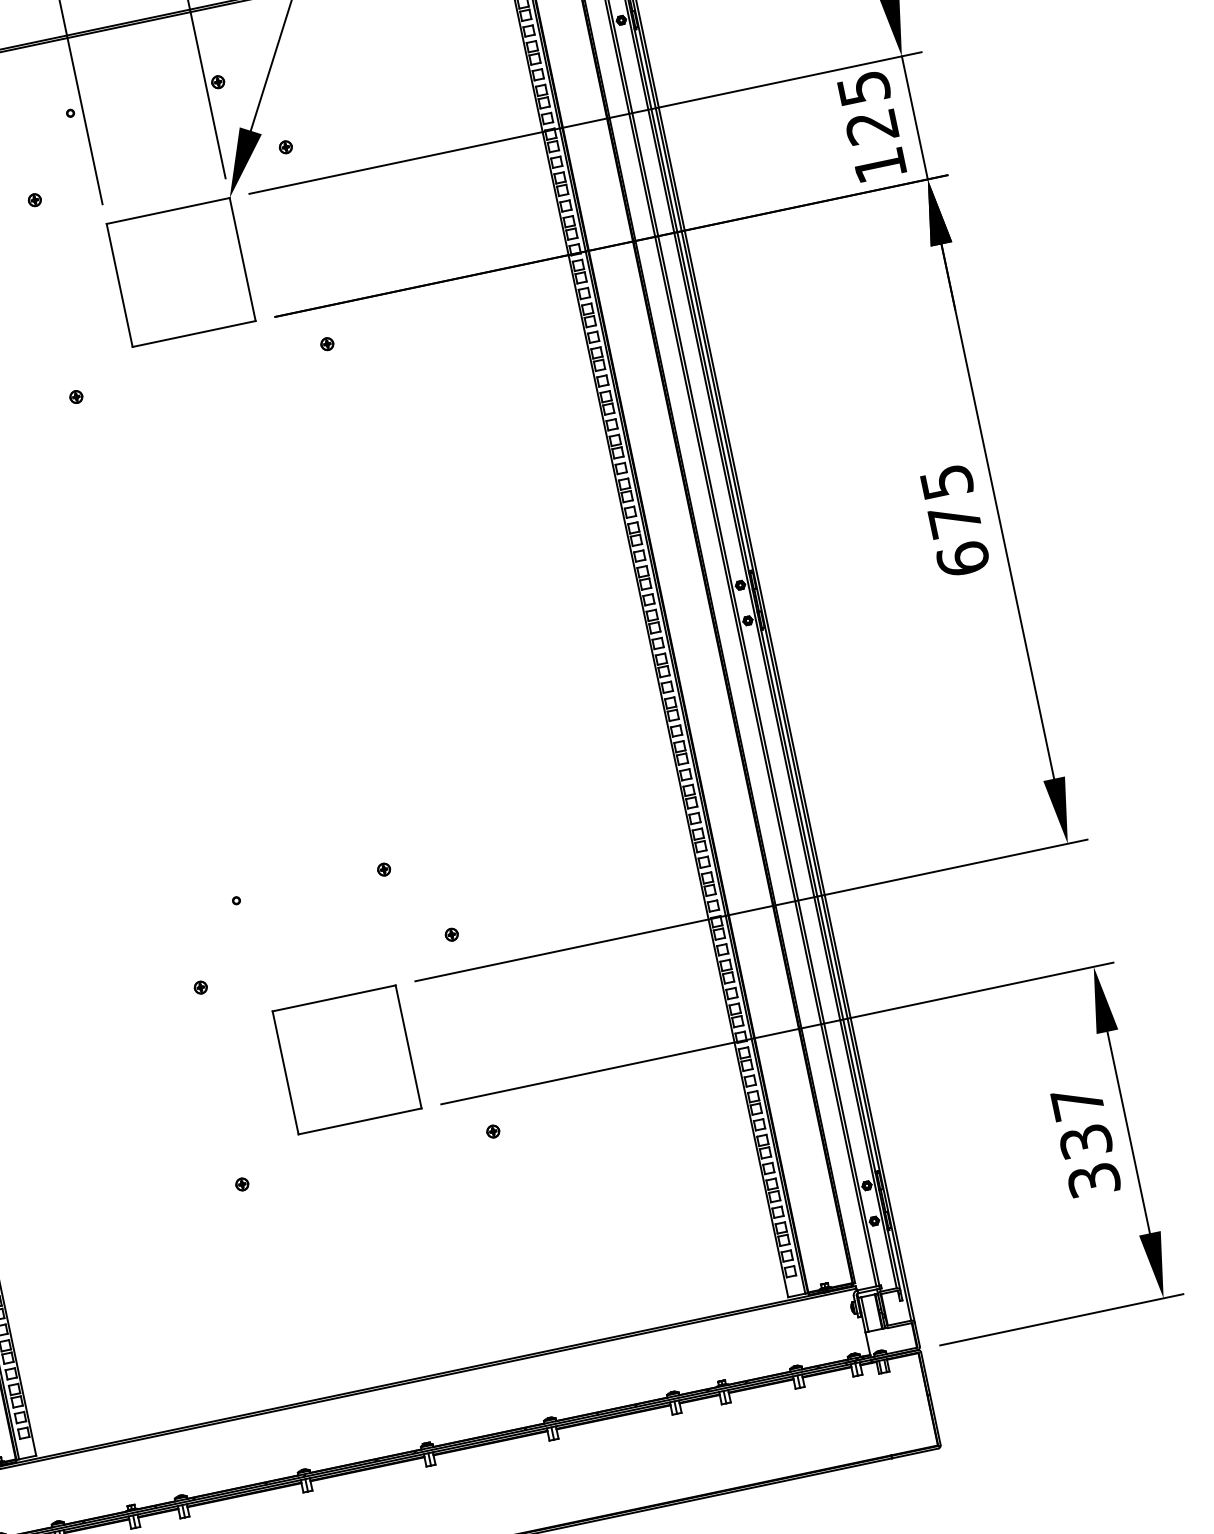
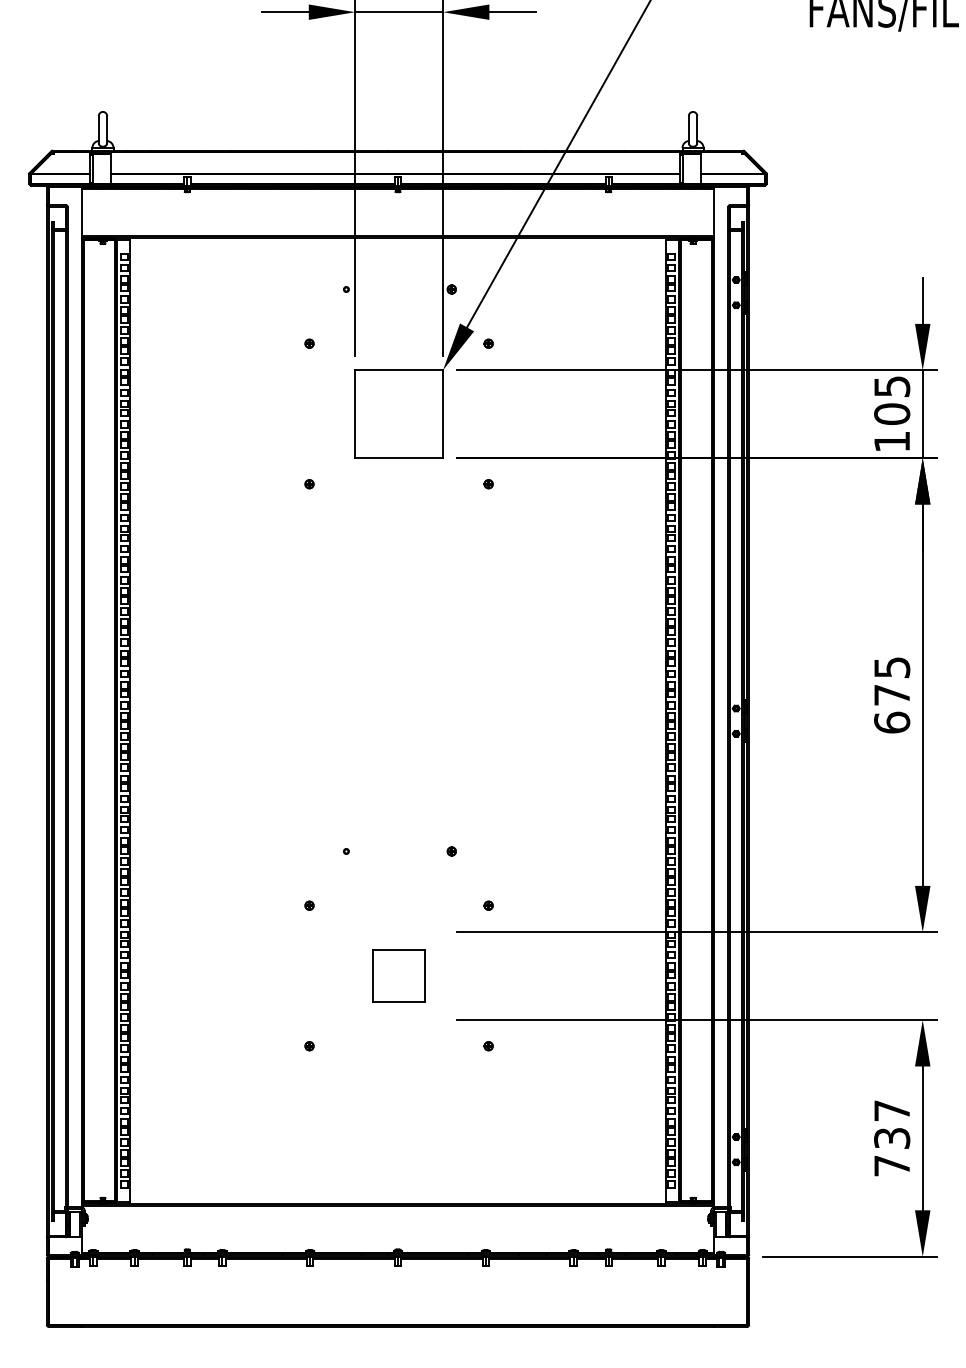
text: (872, 127) -> (892, 414), 125 -> 105
part: (346, 1059) -> (398, 975), size x0.6
text: (1094, 1179) -> (892, 1165), 337 -> 737

